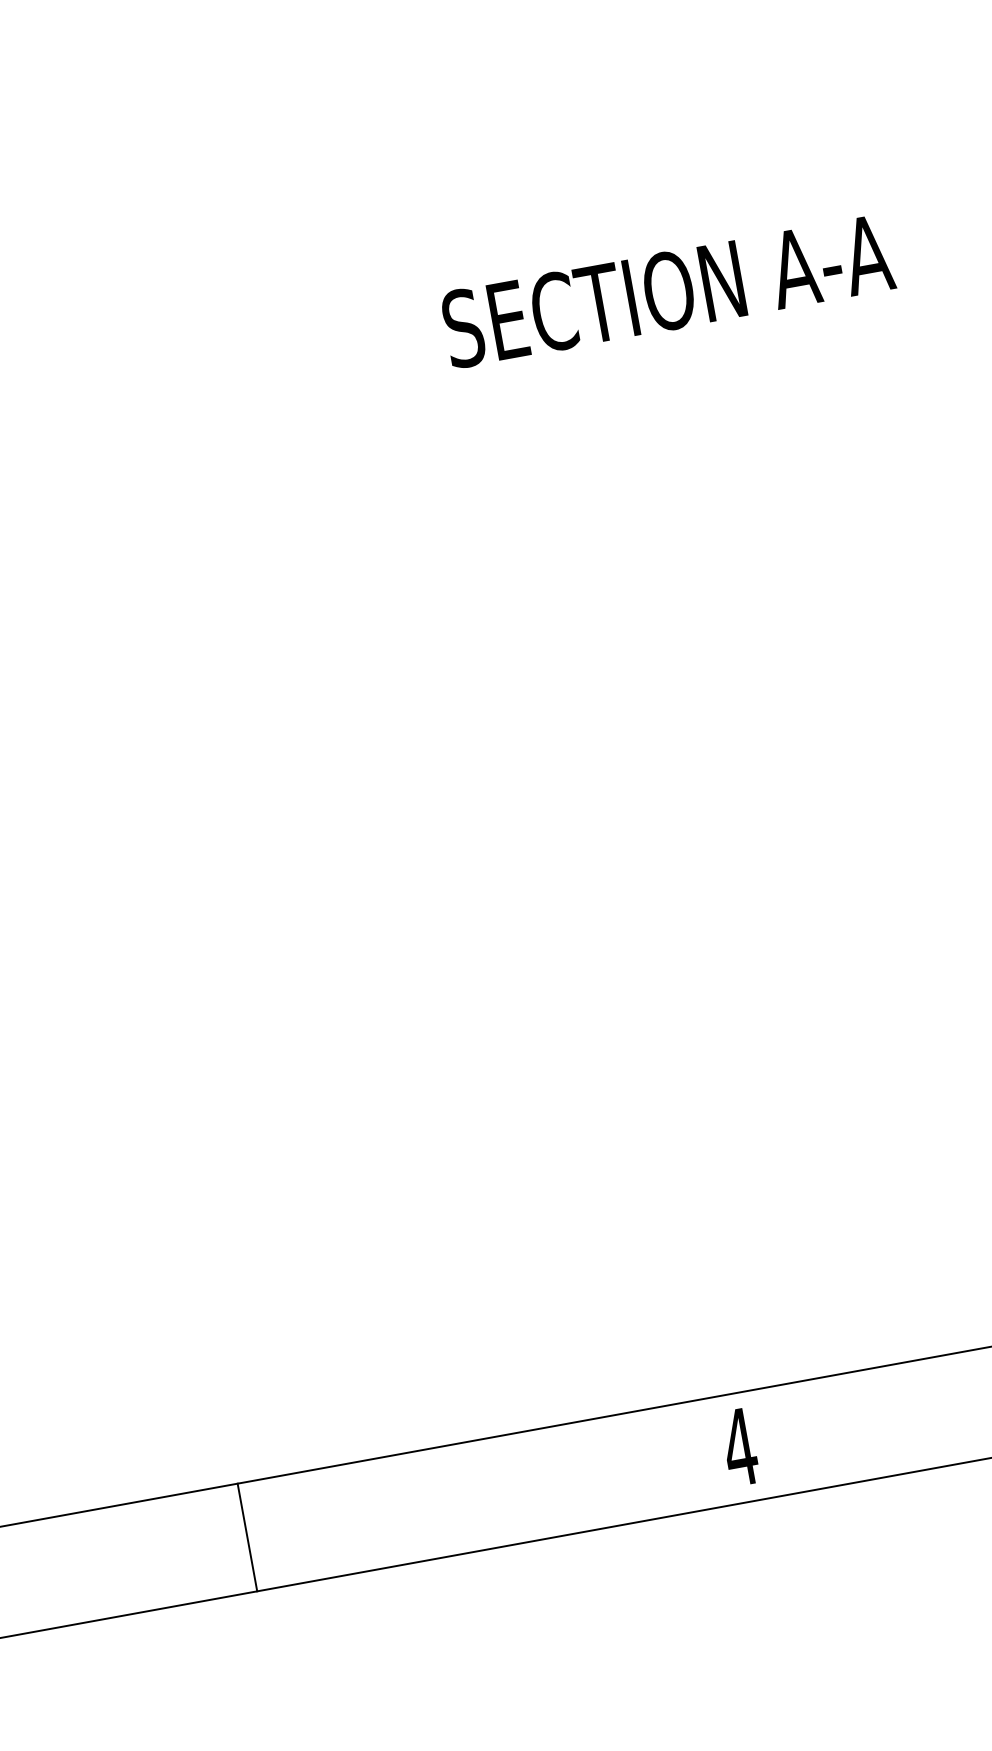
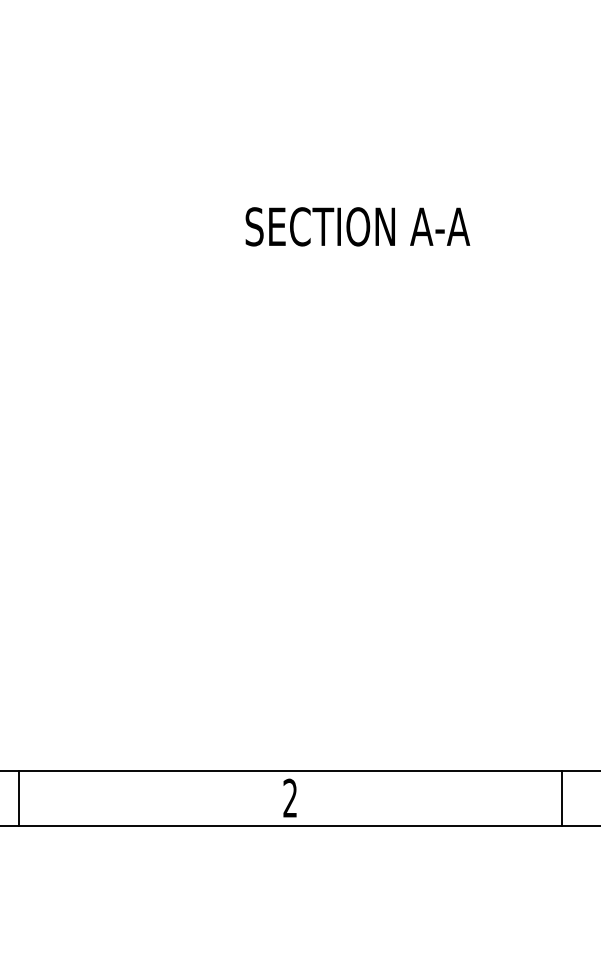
text: (738, 1445) -> (289, 797), 4 -> 2
line: (247, 1537) -> (18, 798), moved

